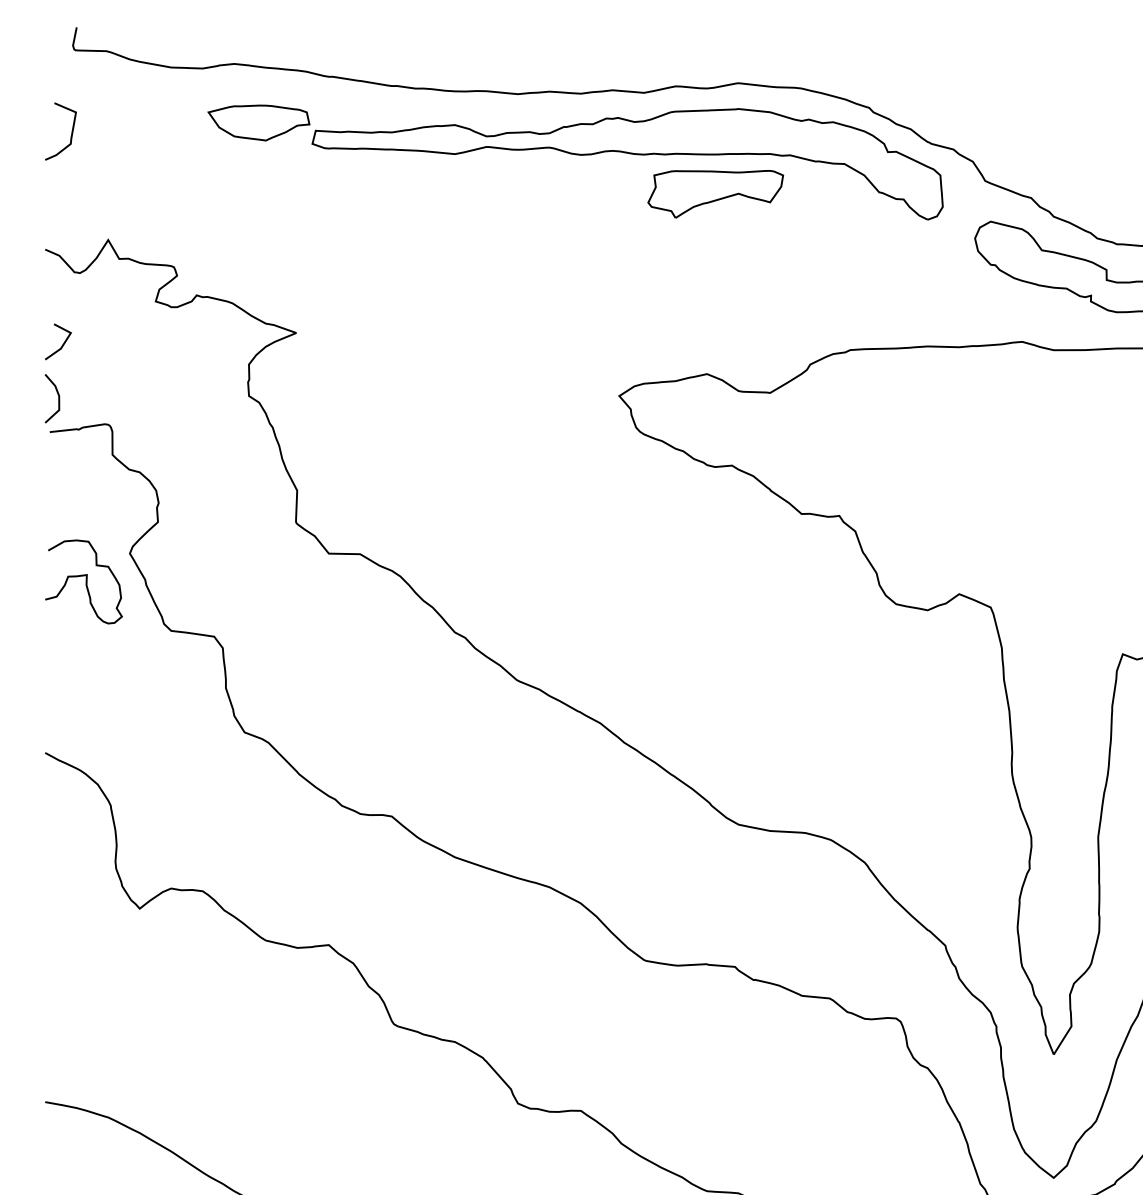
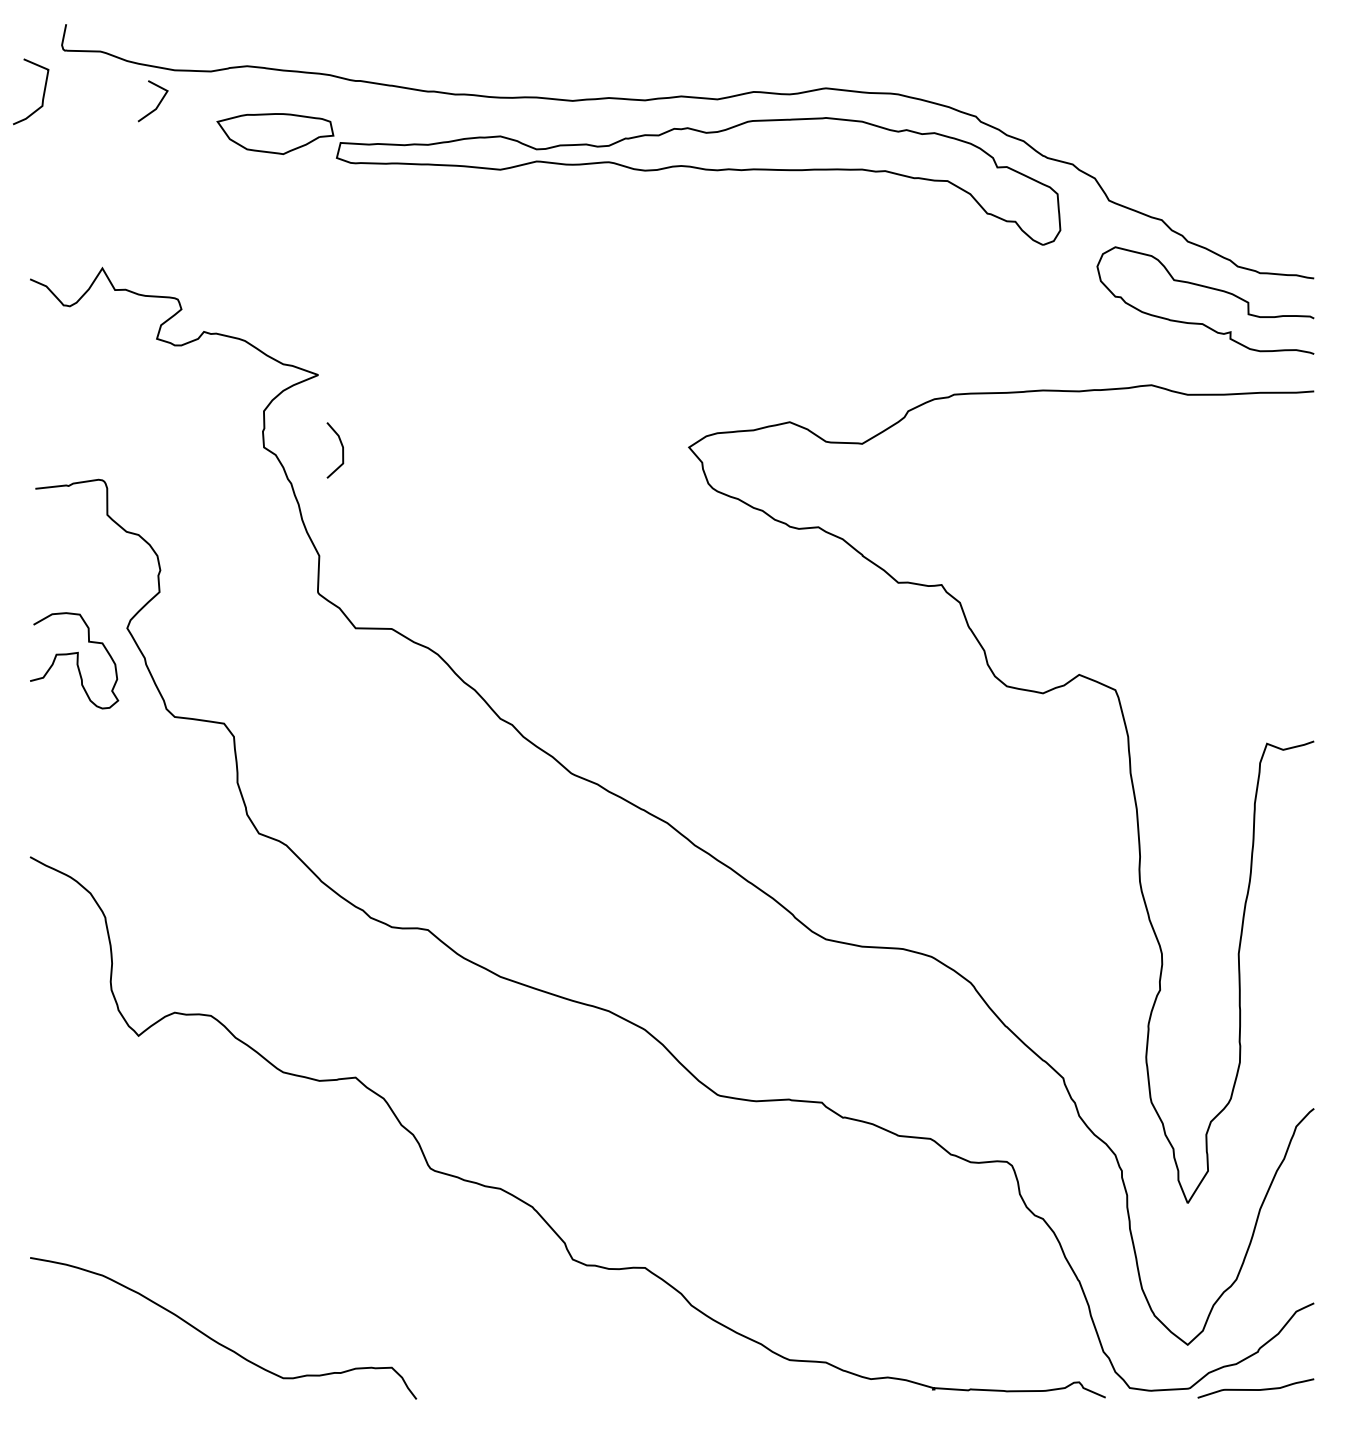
curve: (71, 131) -> (43, 91), moved
part: (715, 194) -> (799, 215), removed
line: (62, 344) -> (157, 104), moved
line: (58, 398) -> (342, 450), moved

